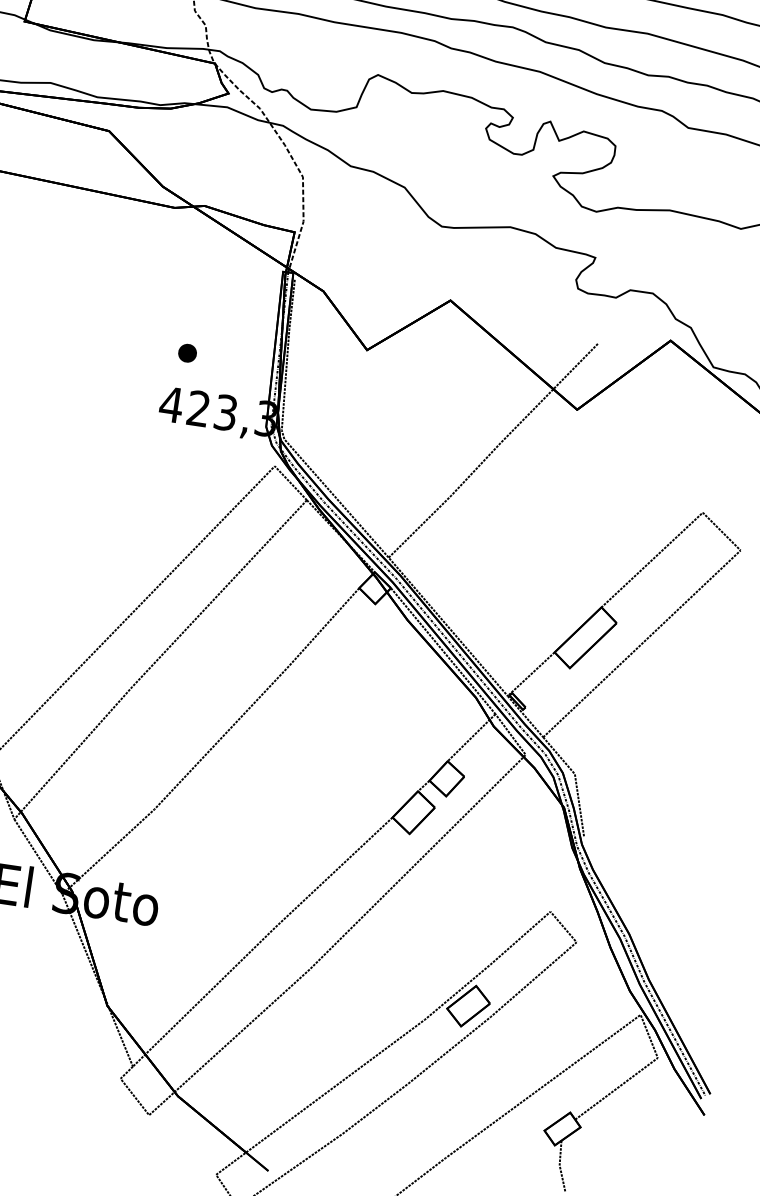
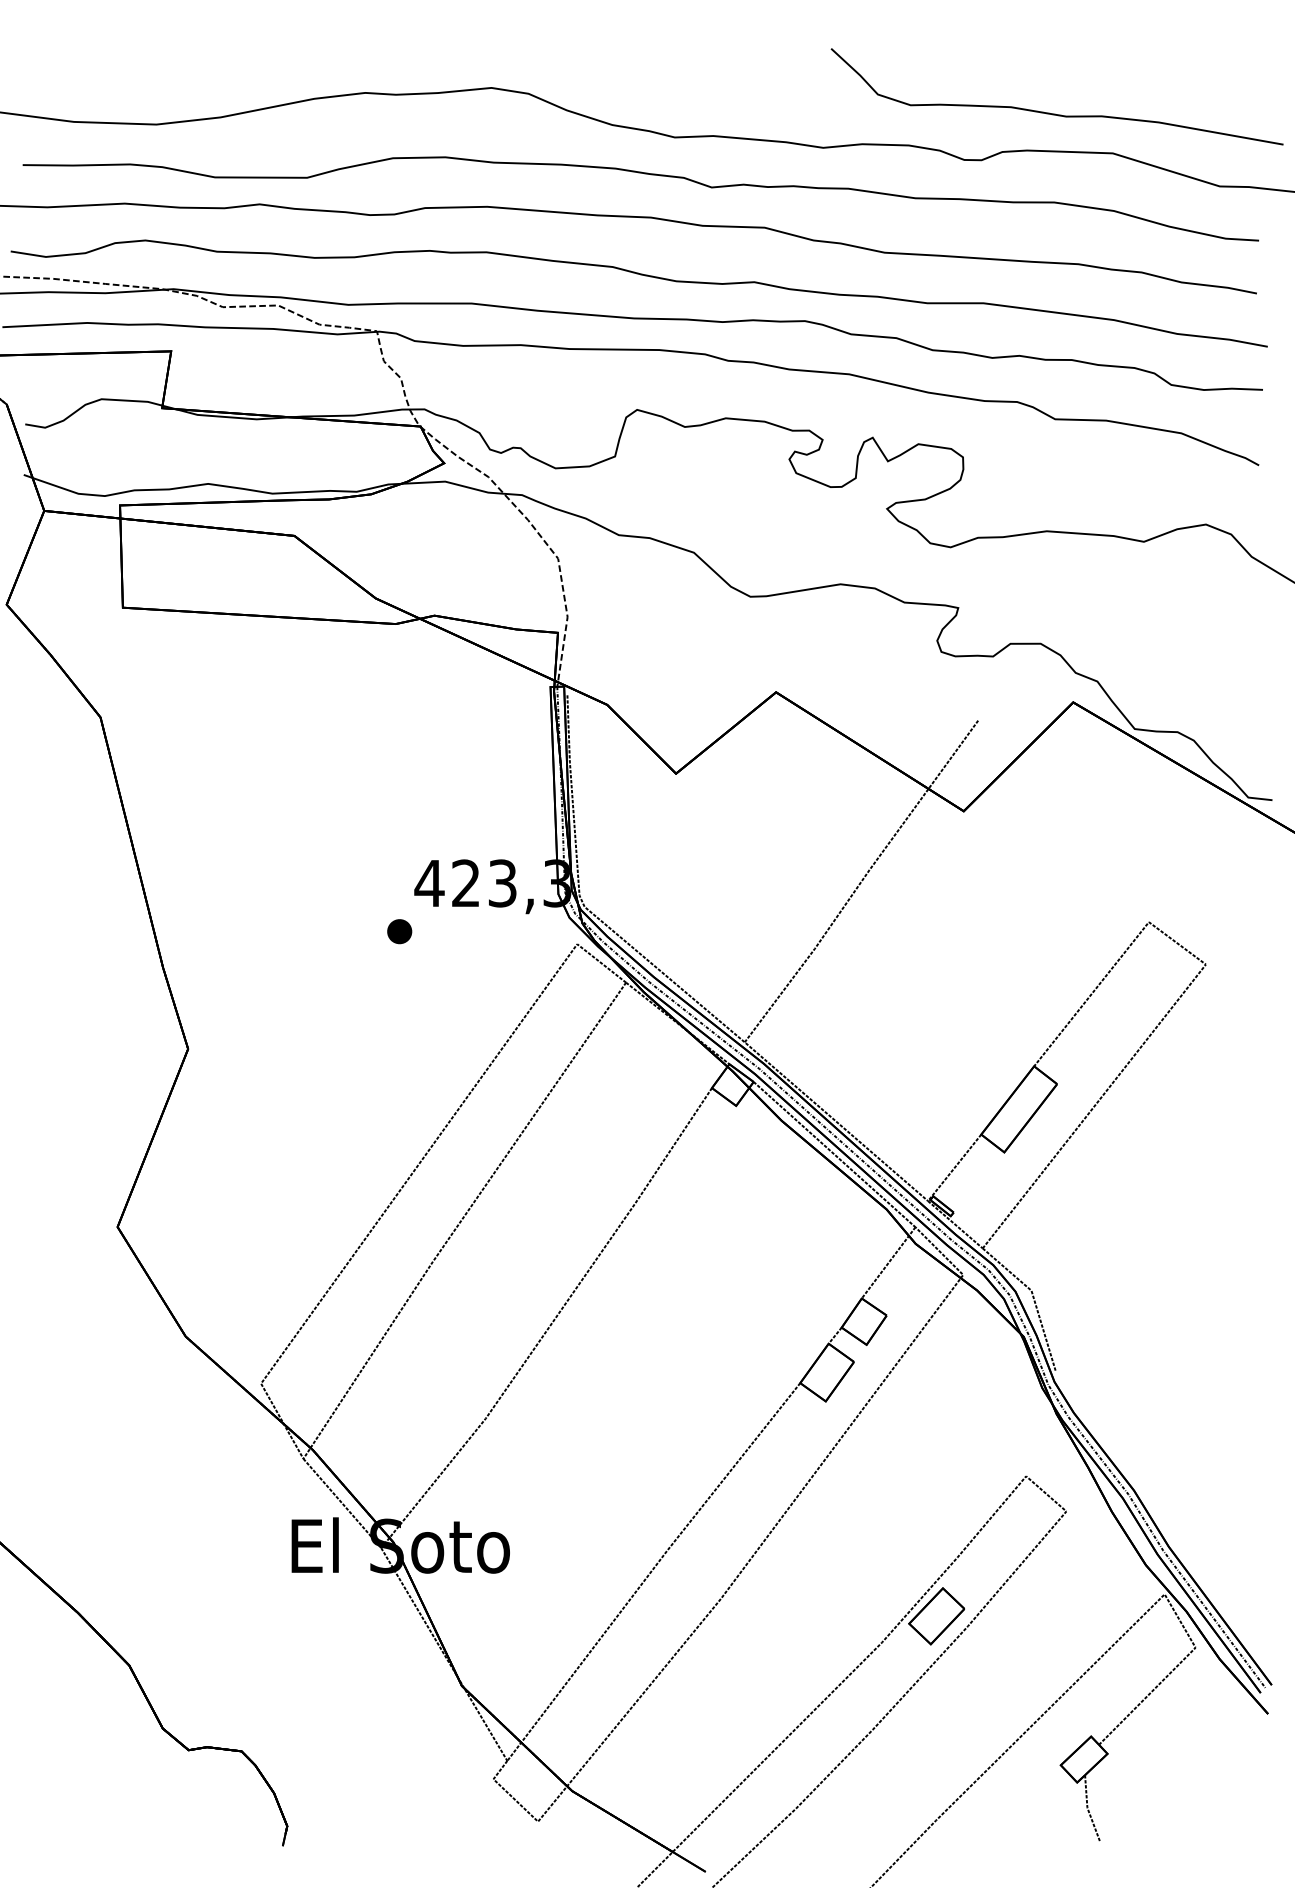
part: (187, 353) -> (399, 931), moved

